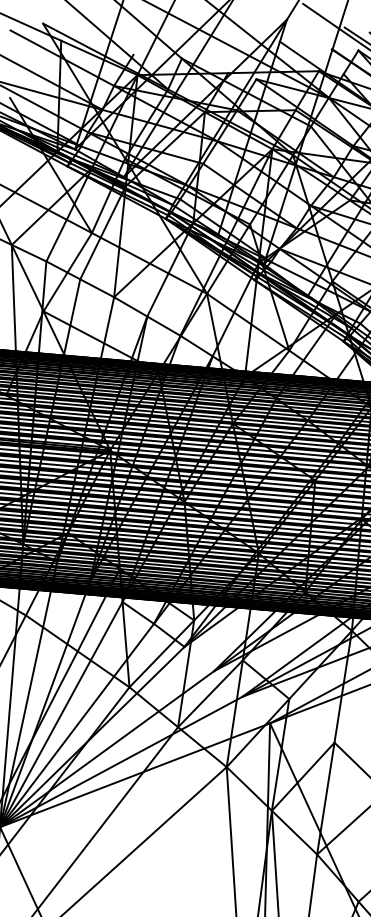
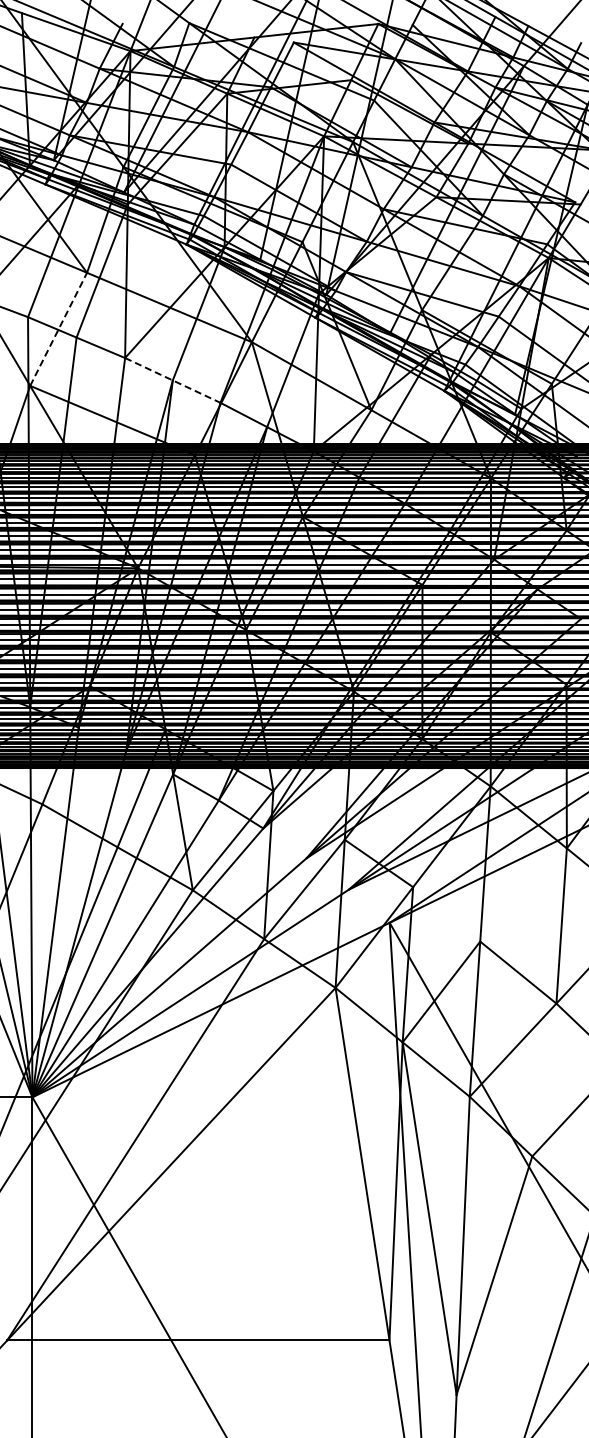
line: (67, 271) -> (58, 328), solid -> dashed
line: (147, 316) -> (172, 380), solid -> dashed

